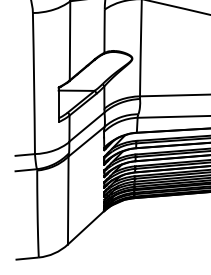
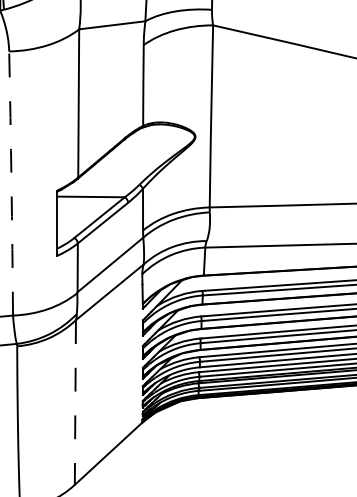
arc: (34, 83) -> (12, 183), solid -> dashed
line: (68, 200) -> (75, 402), solid -> dashed

